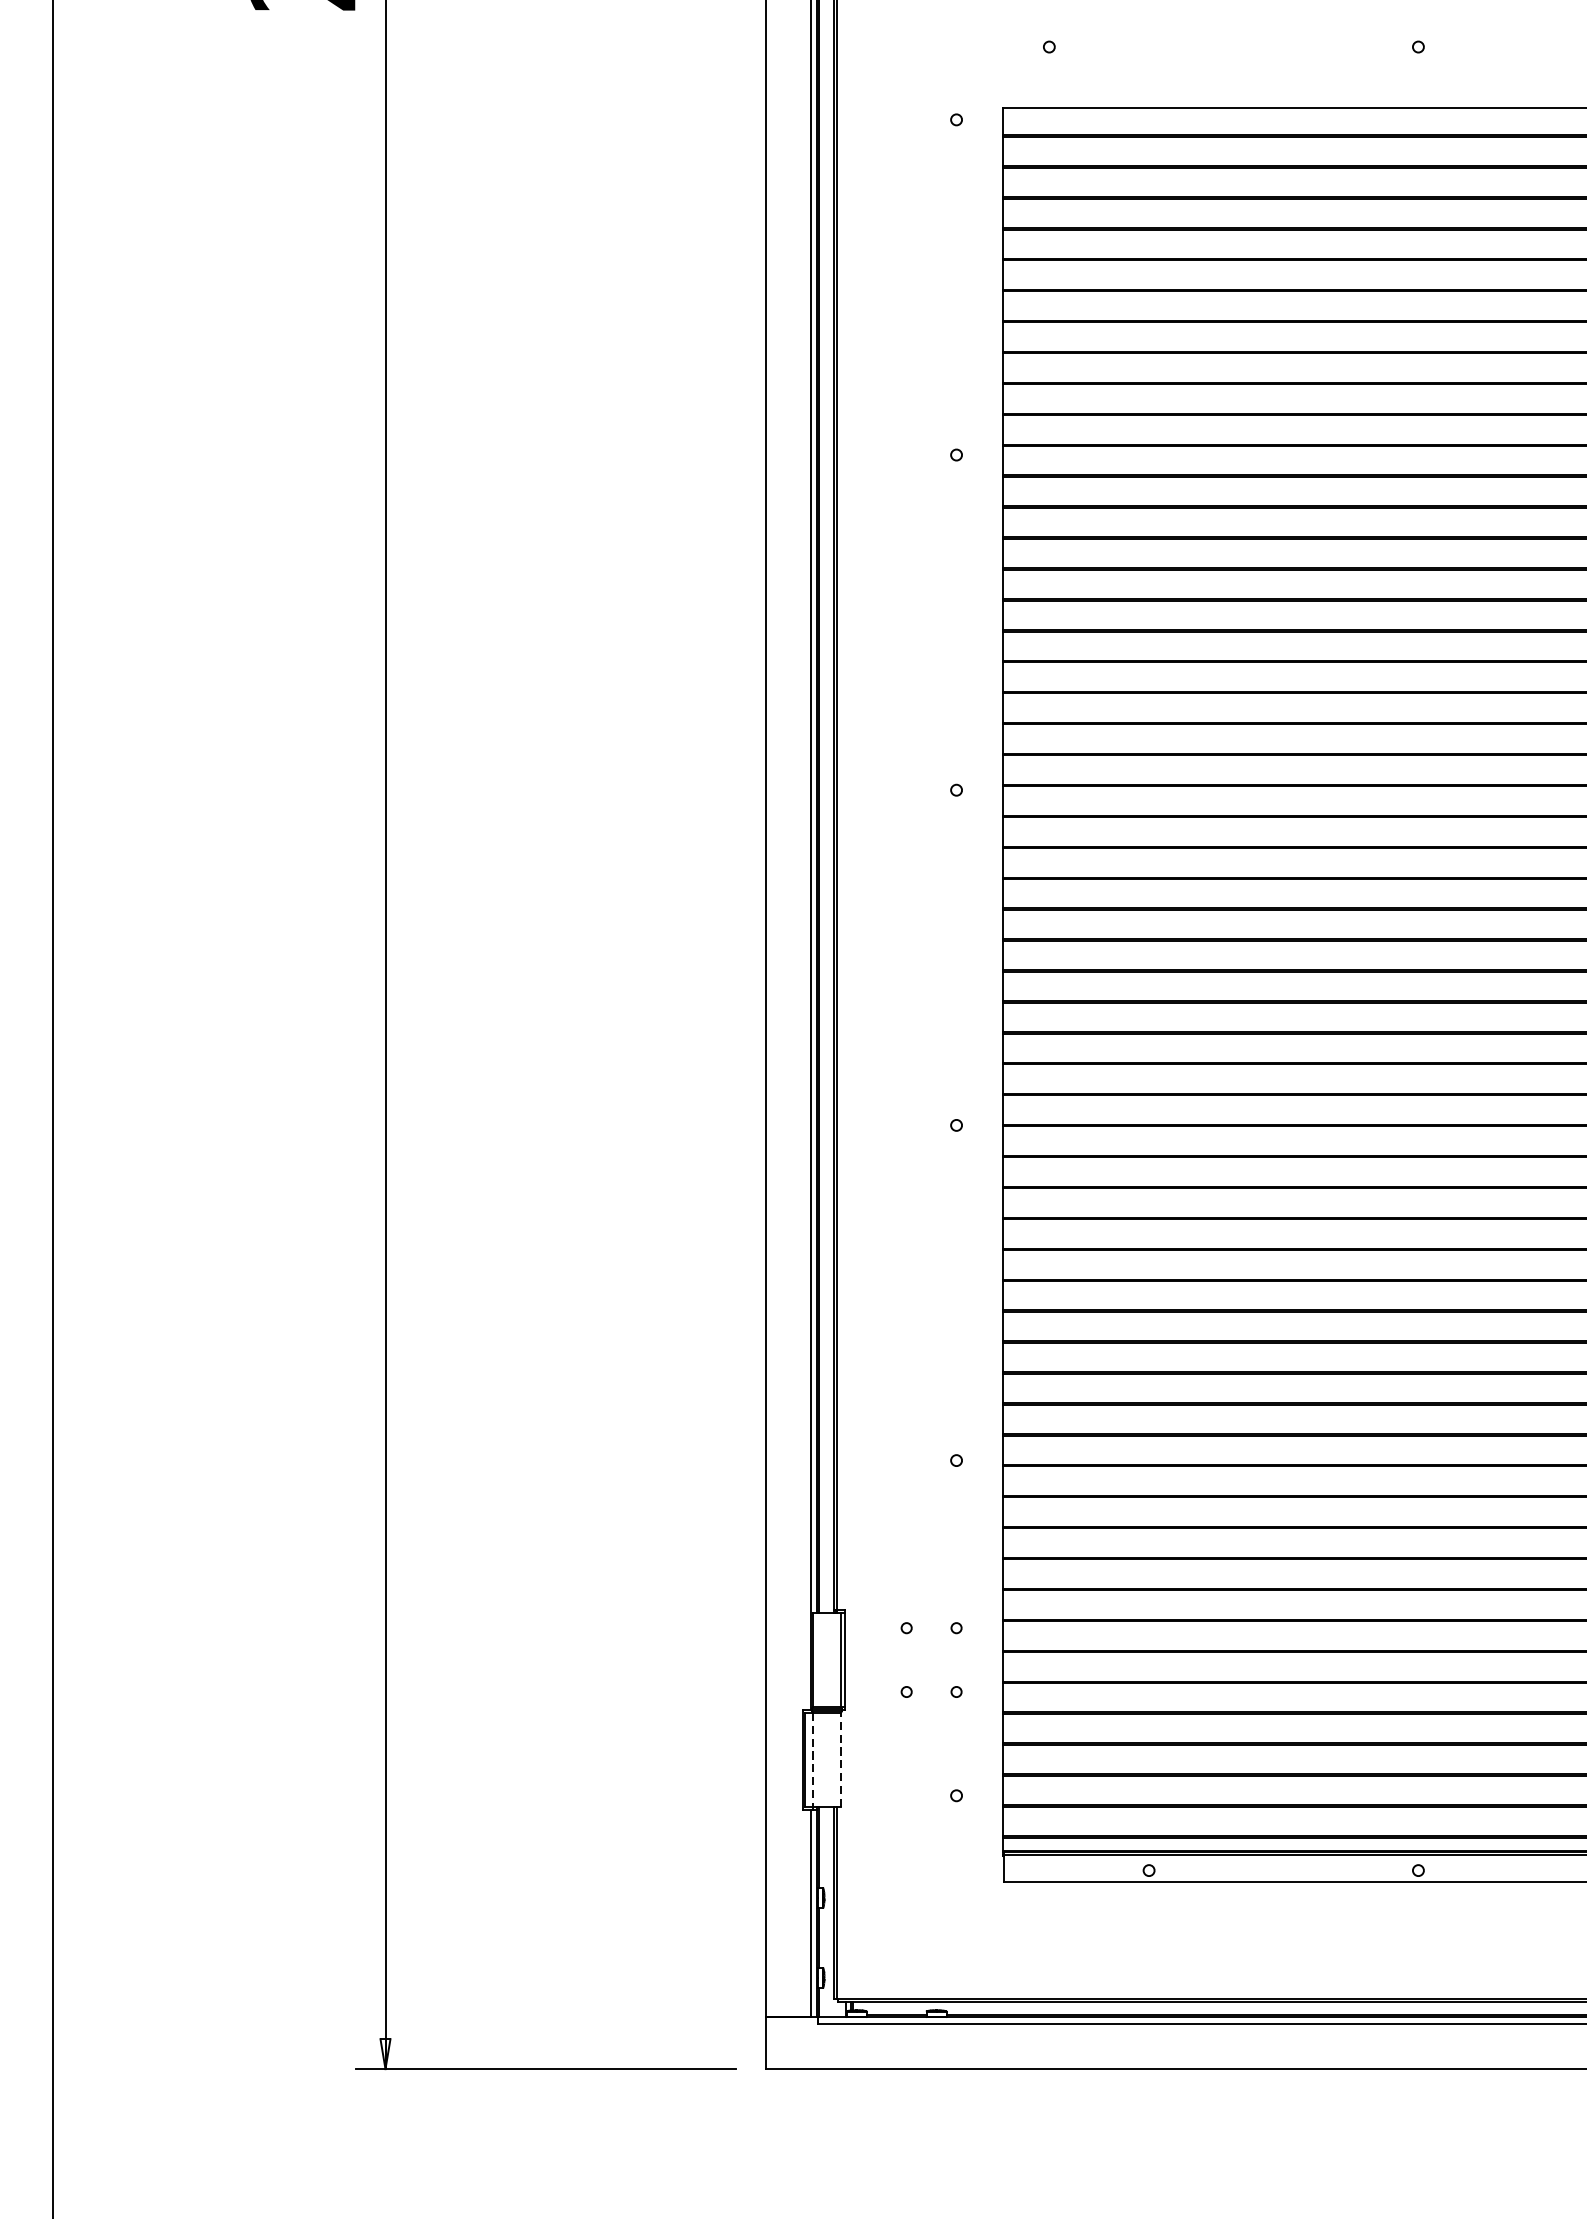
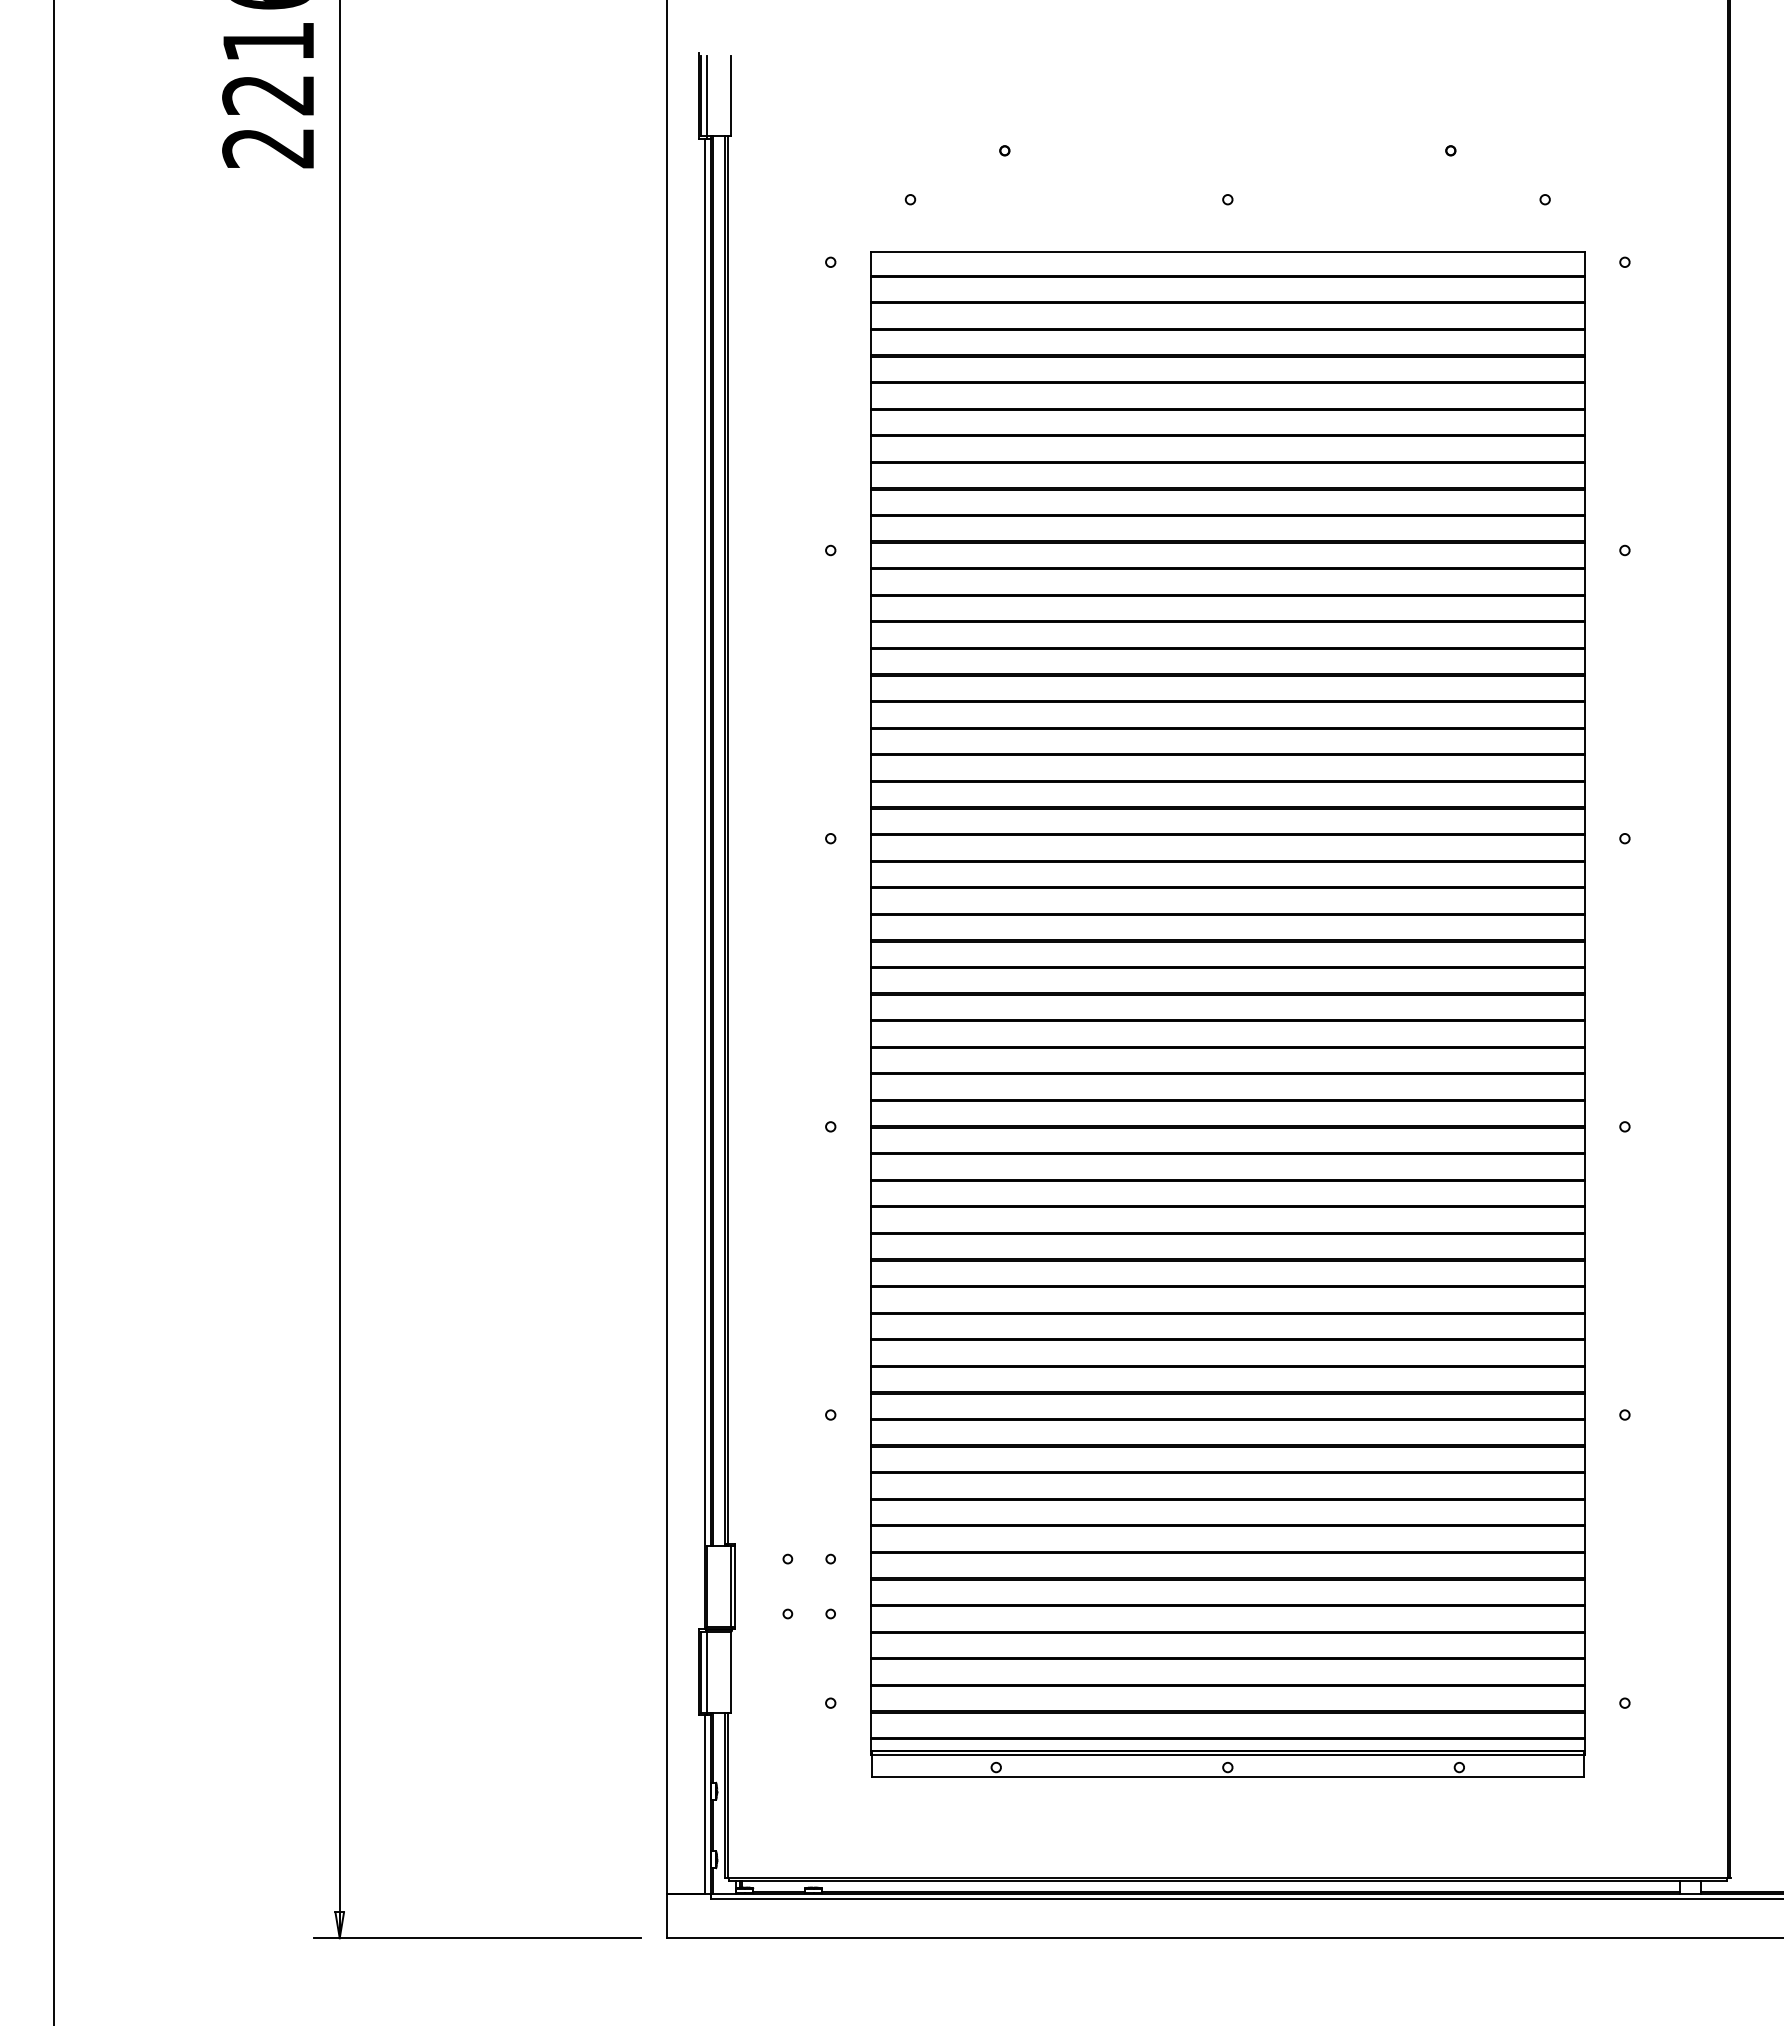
line: (841, 1758) -> (731, 1671), dashed -> solid
line: (813, 1760) -> (707, 1672), dashed -> solid

